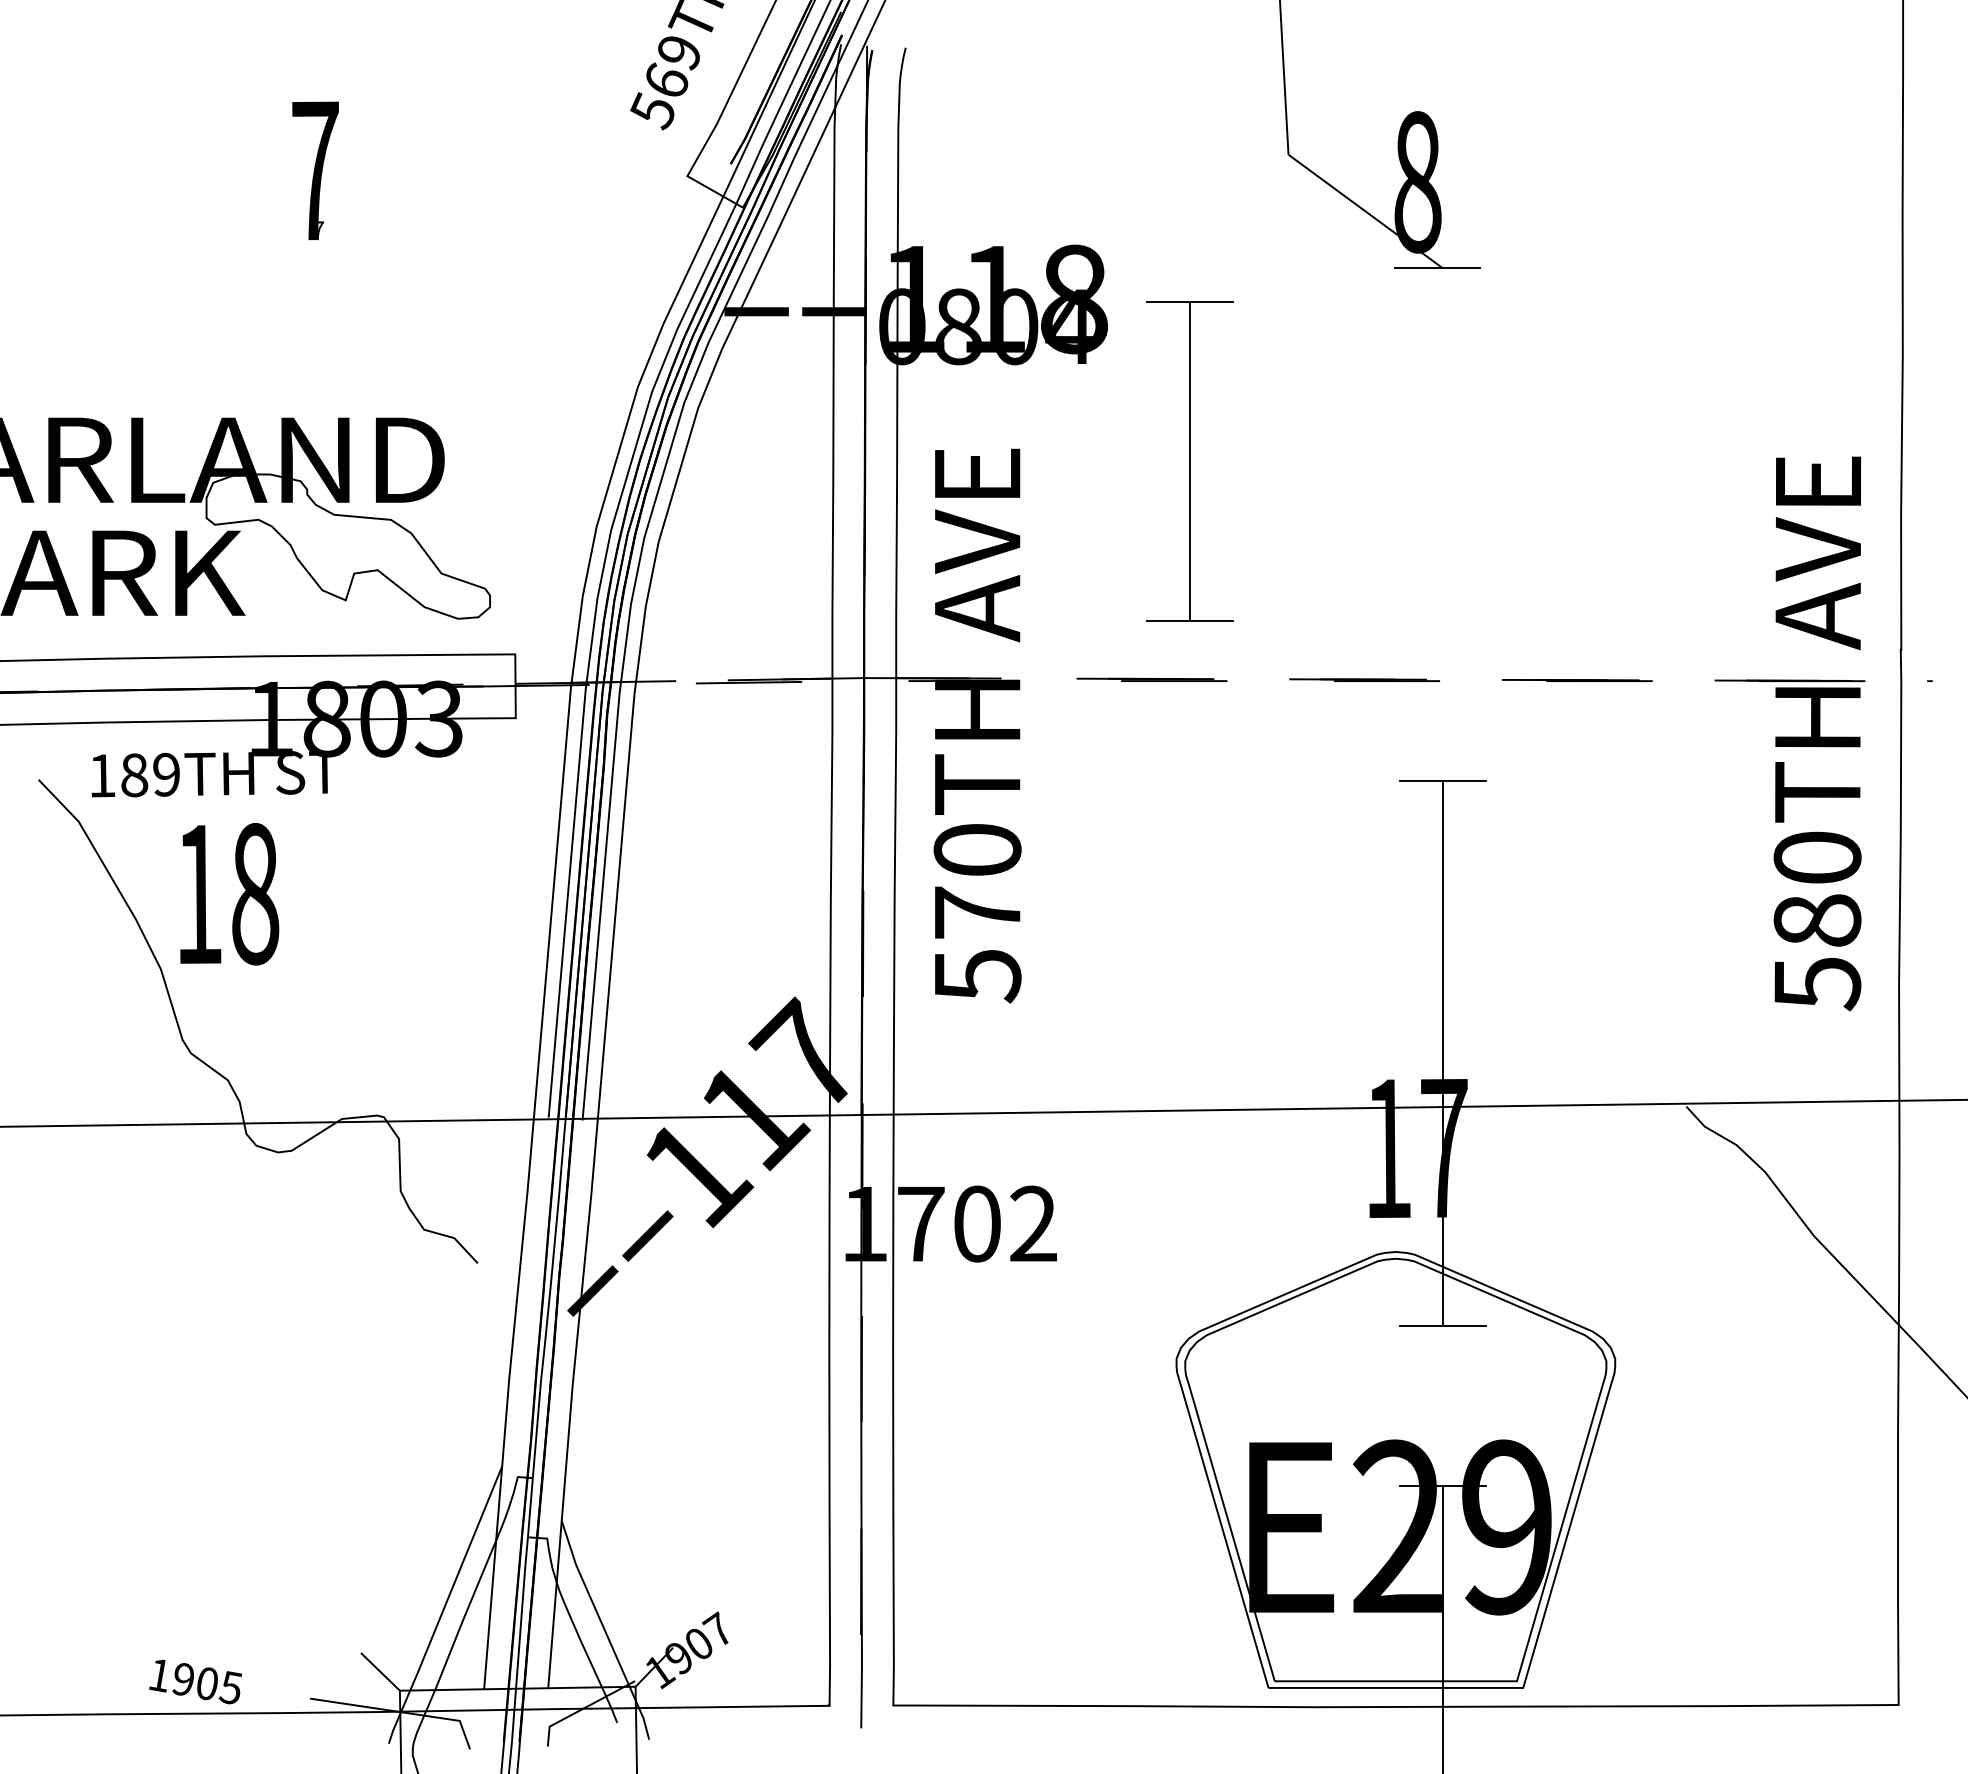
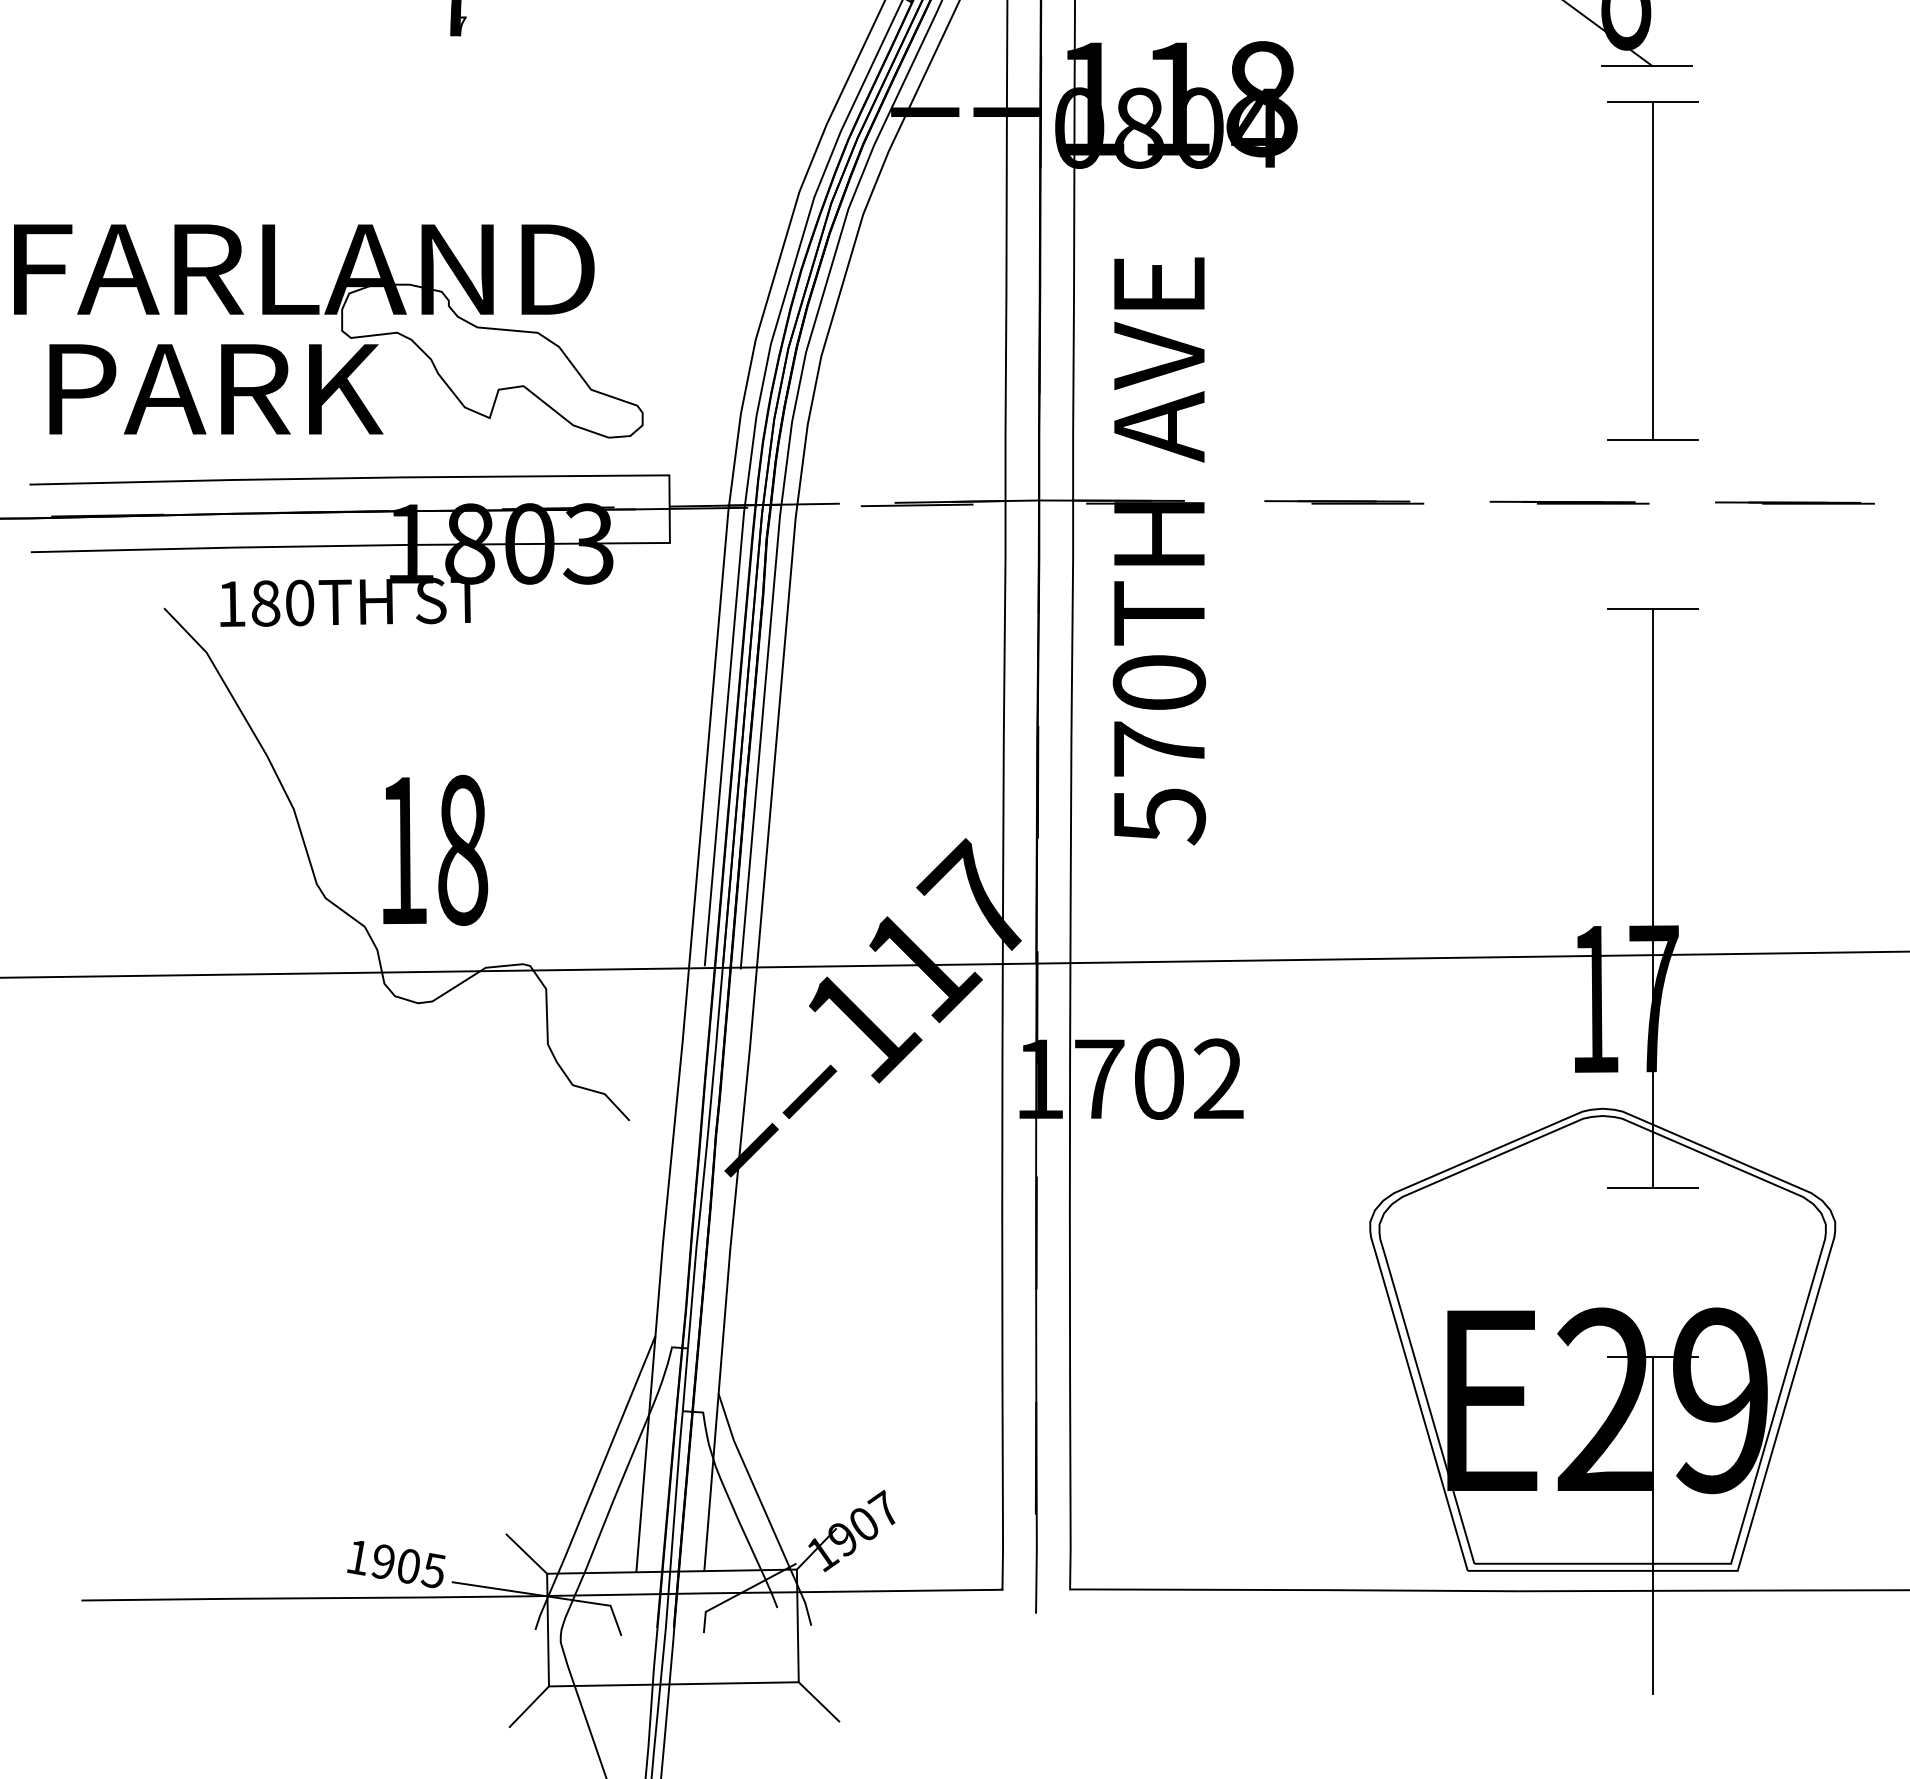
part: (1189, 461) -> (1652, 270), moved
text: (166, 774) -> (299, 602), 189TH -> 180TH
text: (229, 894) -> (435, 850), moved
text: (195, 1681) -> (396, 1564), moved

